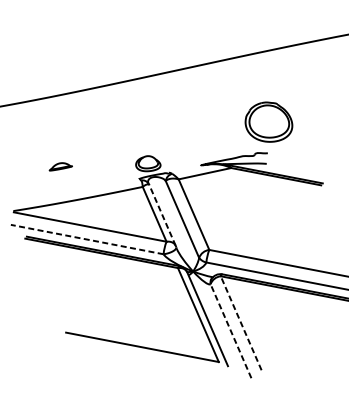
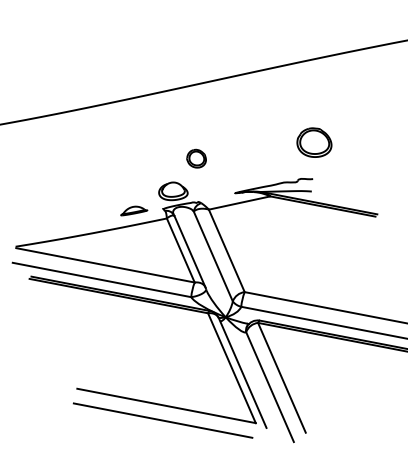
part: (269, 121) -> (314, 142), size x0.62
part: (168, 135) -> (196, 158), added
part: (61, 166) -> (134, 210), moved
line: (162, 215) -> (190, 251), dashed -> solid
line: (87, 239) -> (102, 280), dashed -> solid
line: (240, 322) -> (281, 377), dashed -> solid
line: (231, 331) -> (270, 387), dashed -> solid
line: (138, 359) -> (162, 420), added

